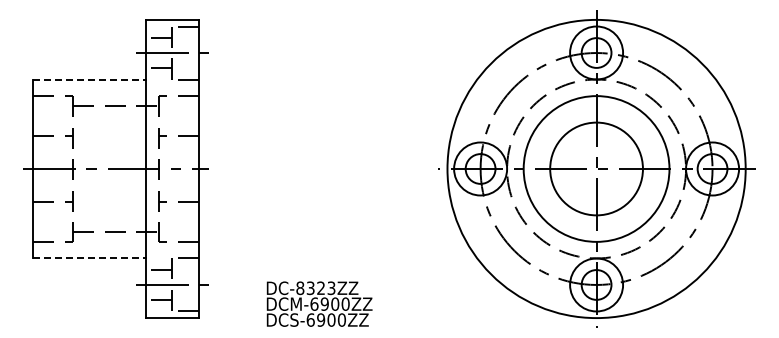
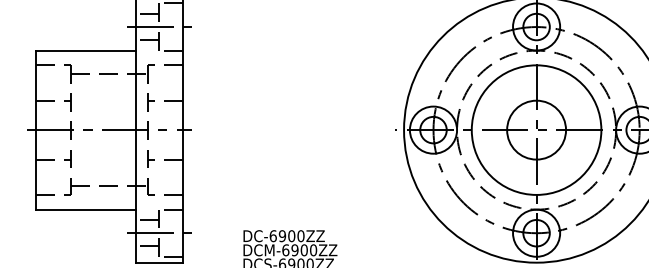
line: (90, 79) -> (86, 50), dashed -> solid
circle: (596, 168) -> (536, 129), size x0.71
line: (90, 258) -> (86, 209), dashed -> solid
text: (315, 288) -> (286, 236), DC-8323ZZ -> DC-6900ZZ

